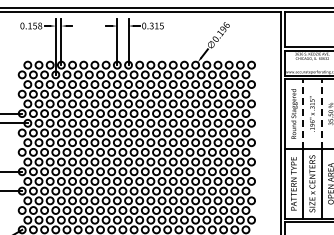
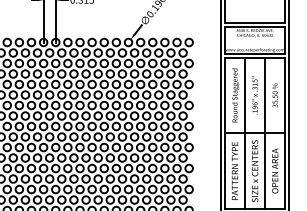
line: (303, 114) -> (245, 95), dashed -> solid
line: (321, 114) -> (264, 95), dashed -> solid

